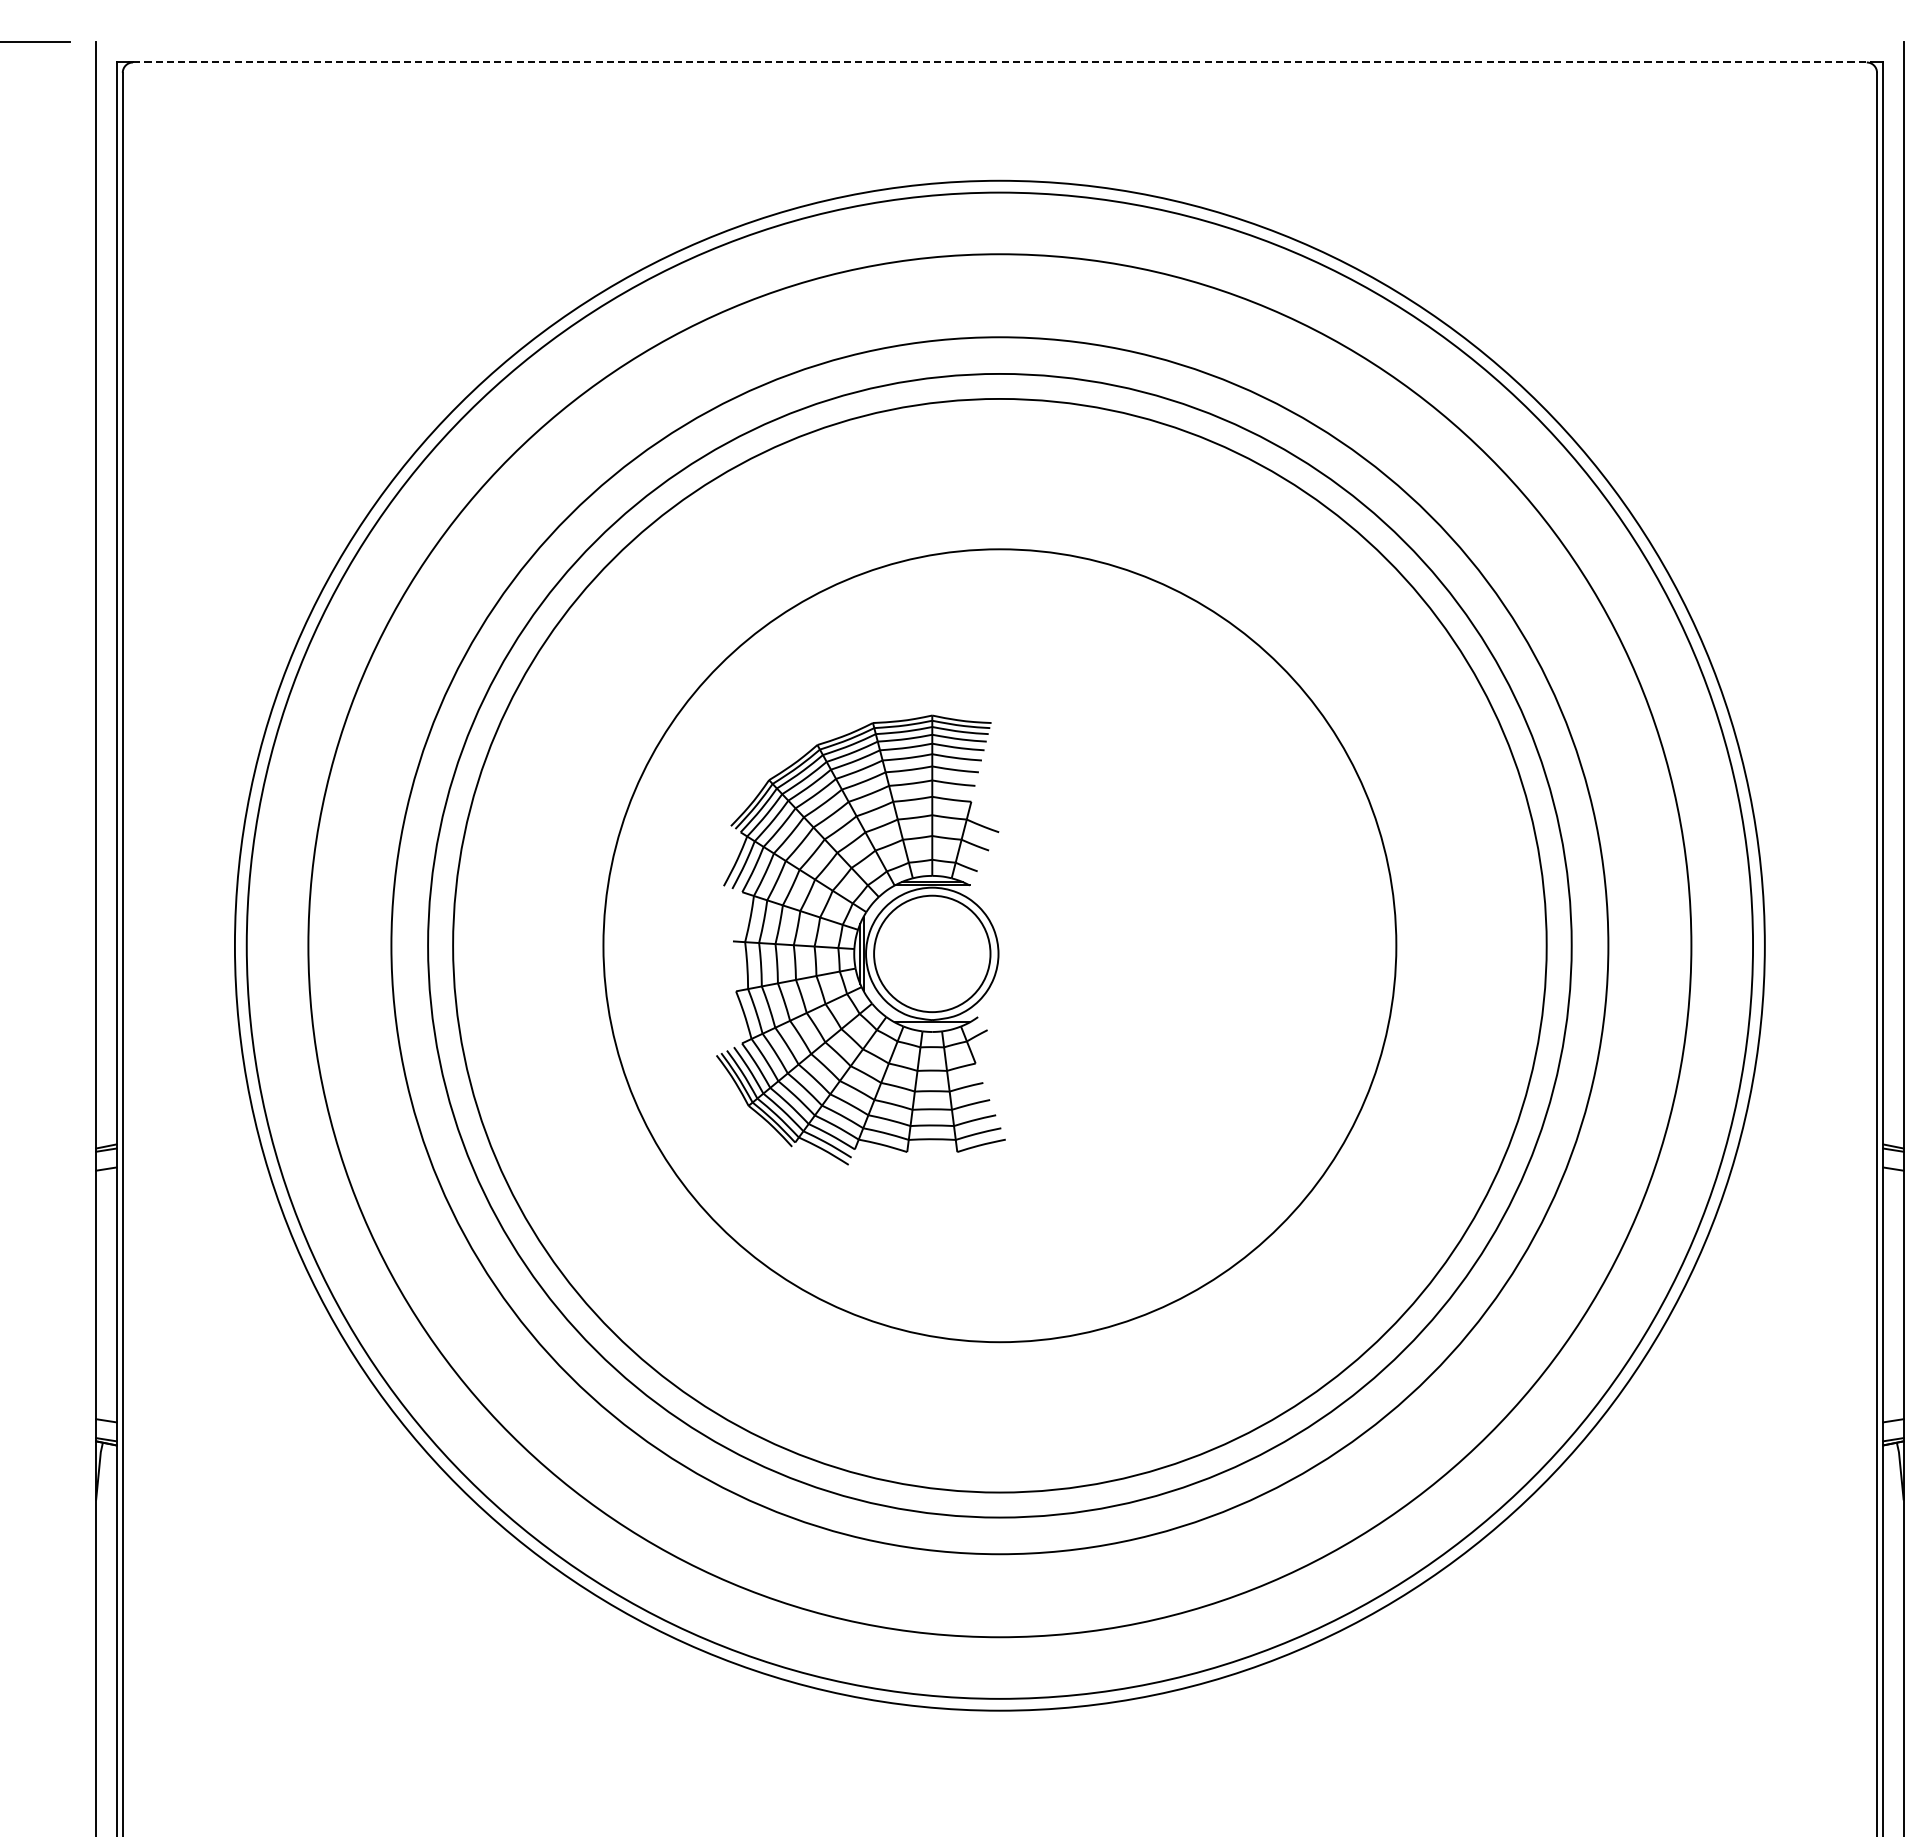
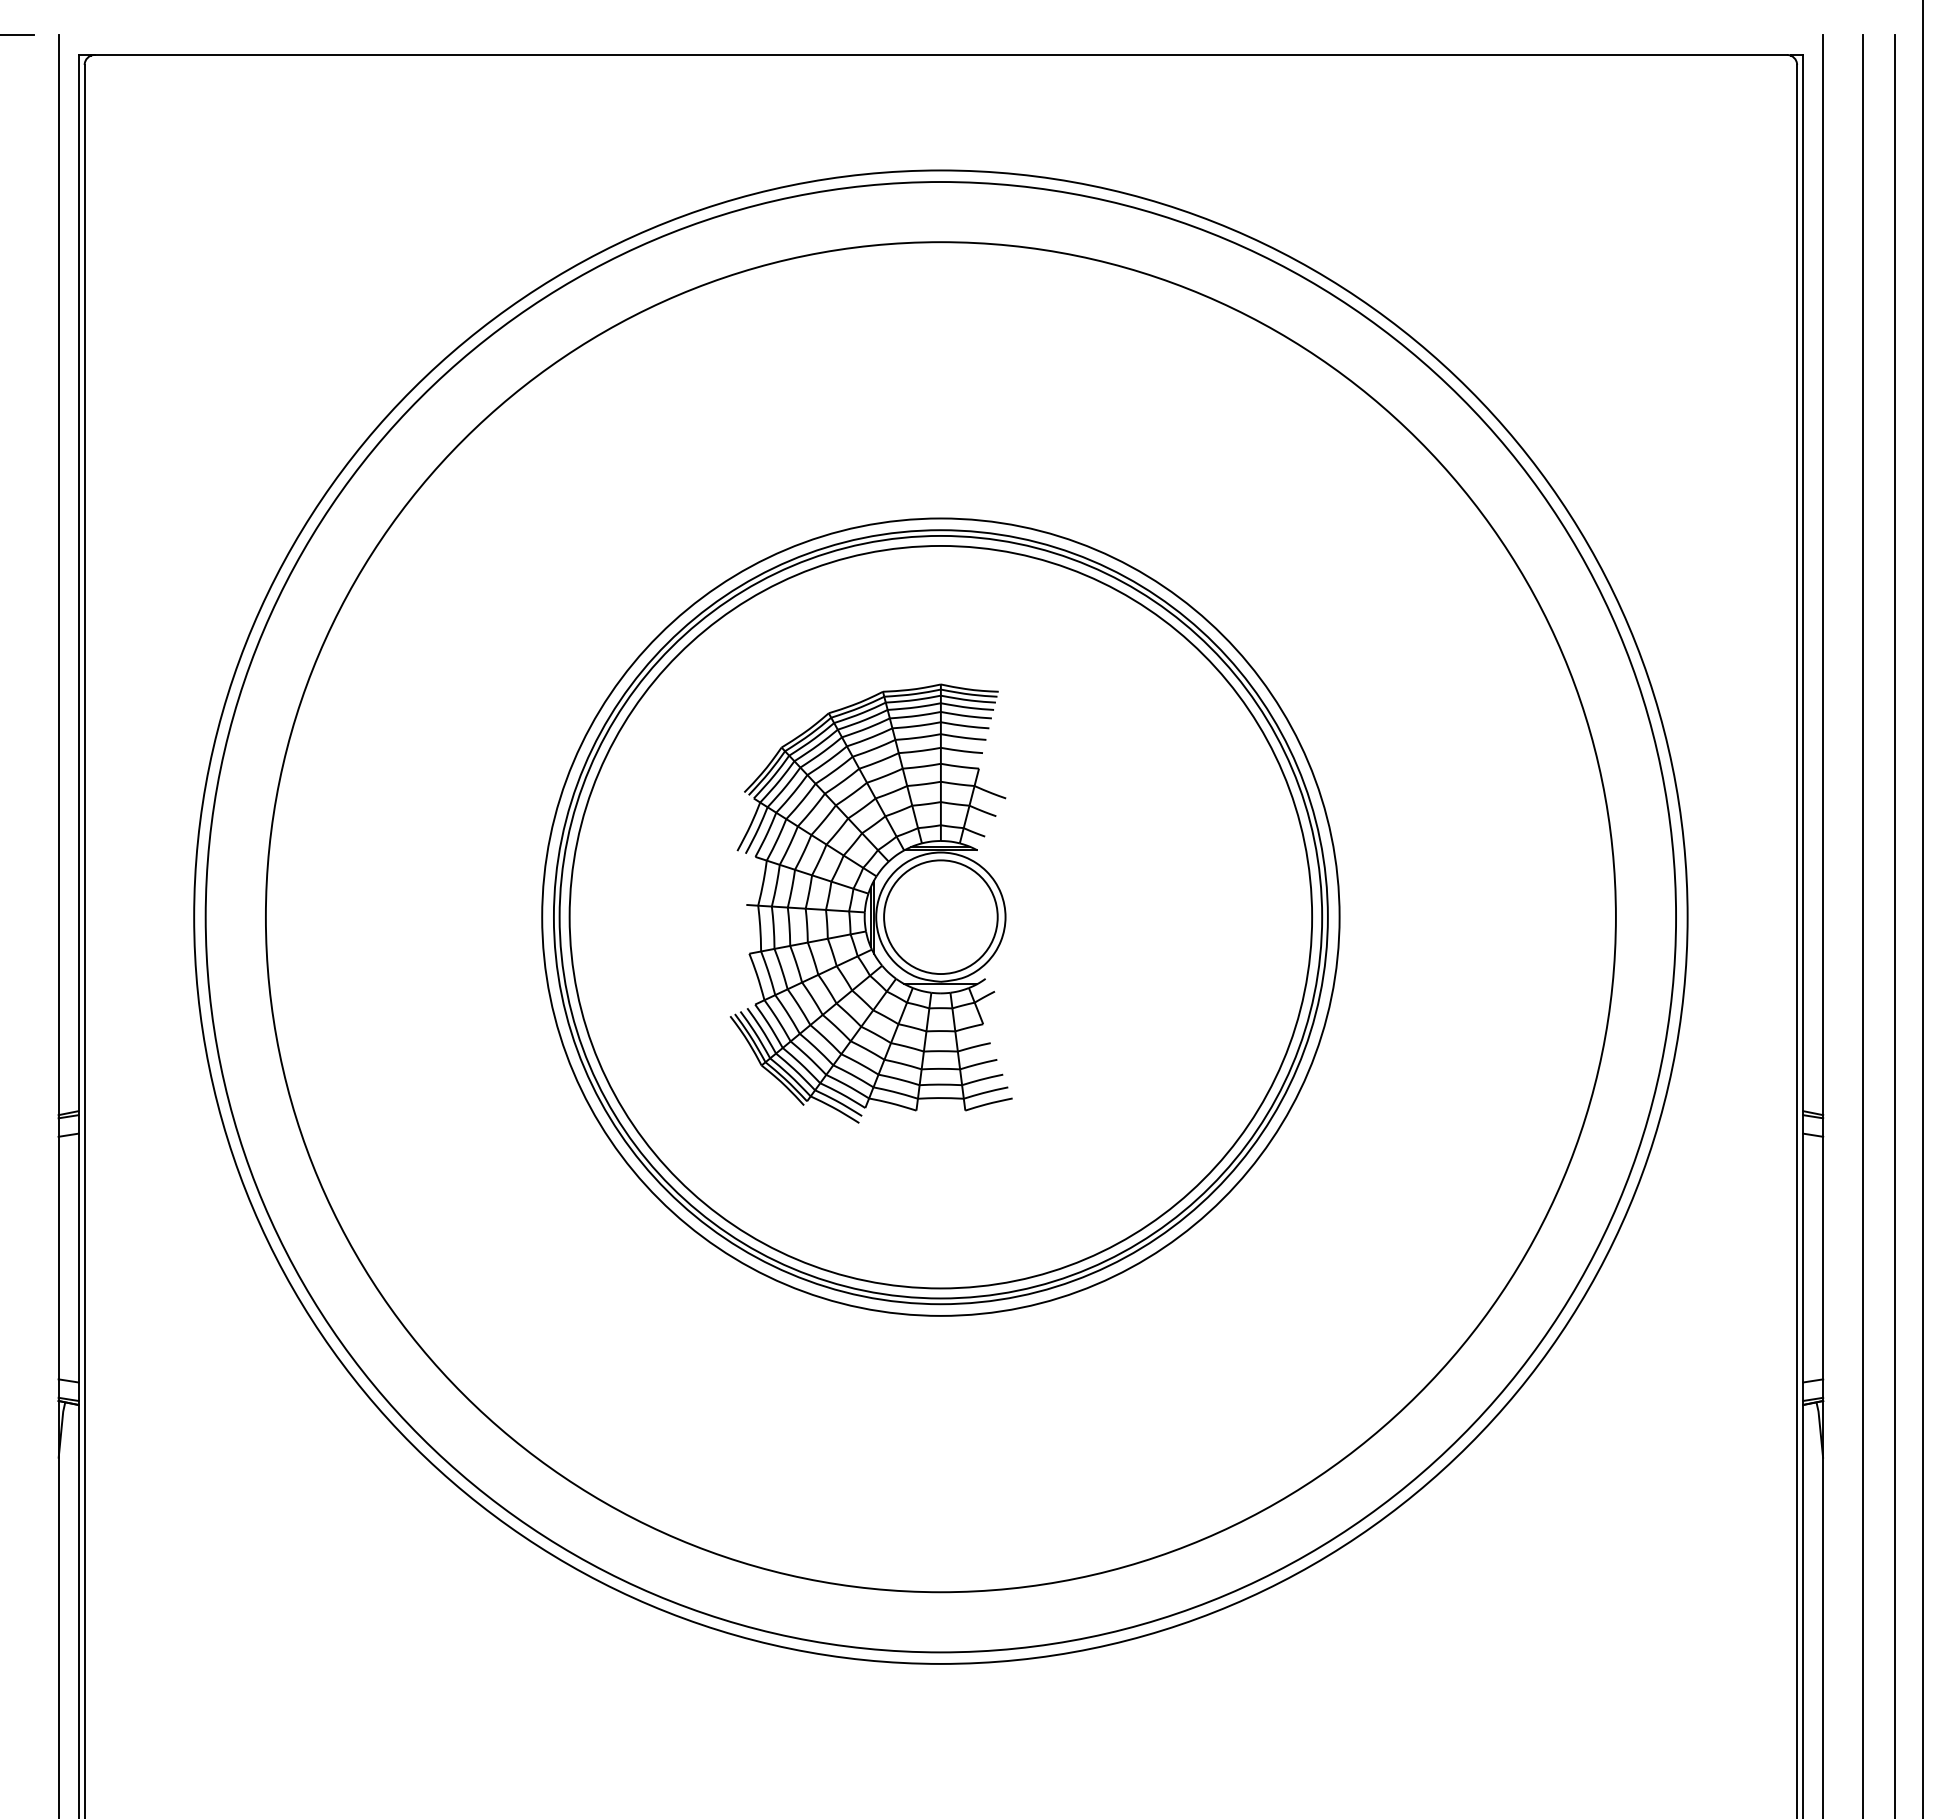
line: (1000, 61) -> (941, 54), dashed -> solid
part: (860, 939) -> (870, 903), moved
circle: (999, 945) -> (940, 916), size x0.62
circle: (999, 945) -> (940, 916), size x0.71
circle: (999, 945) -> (940, 916), size x0.71

